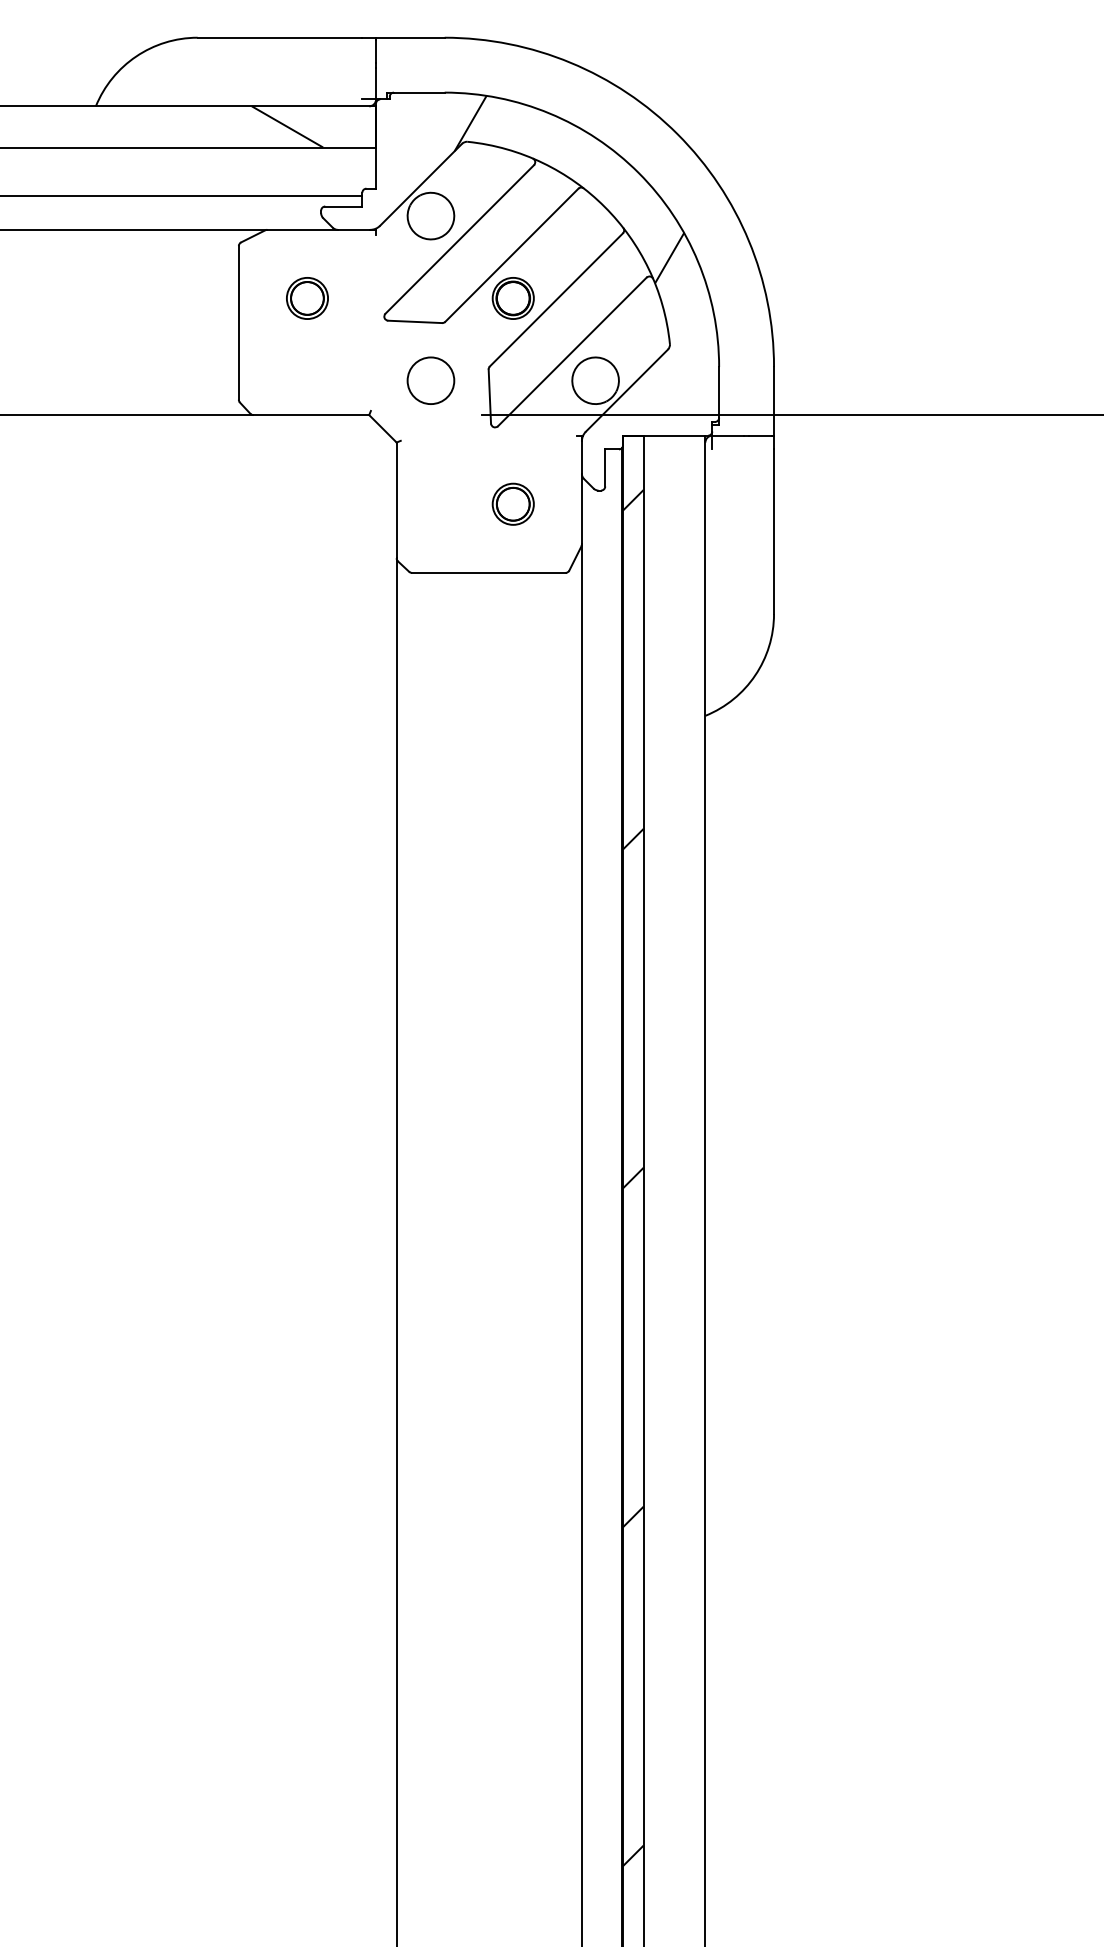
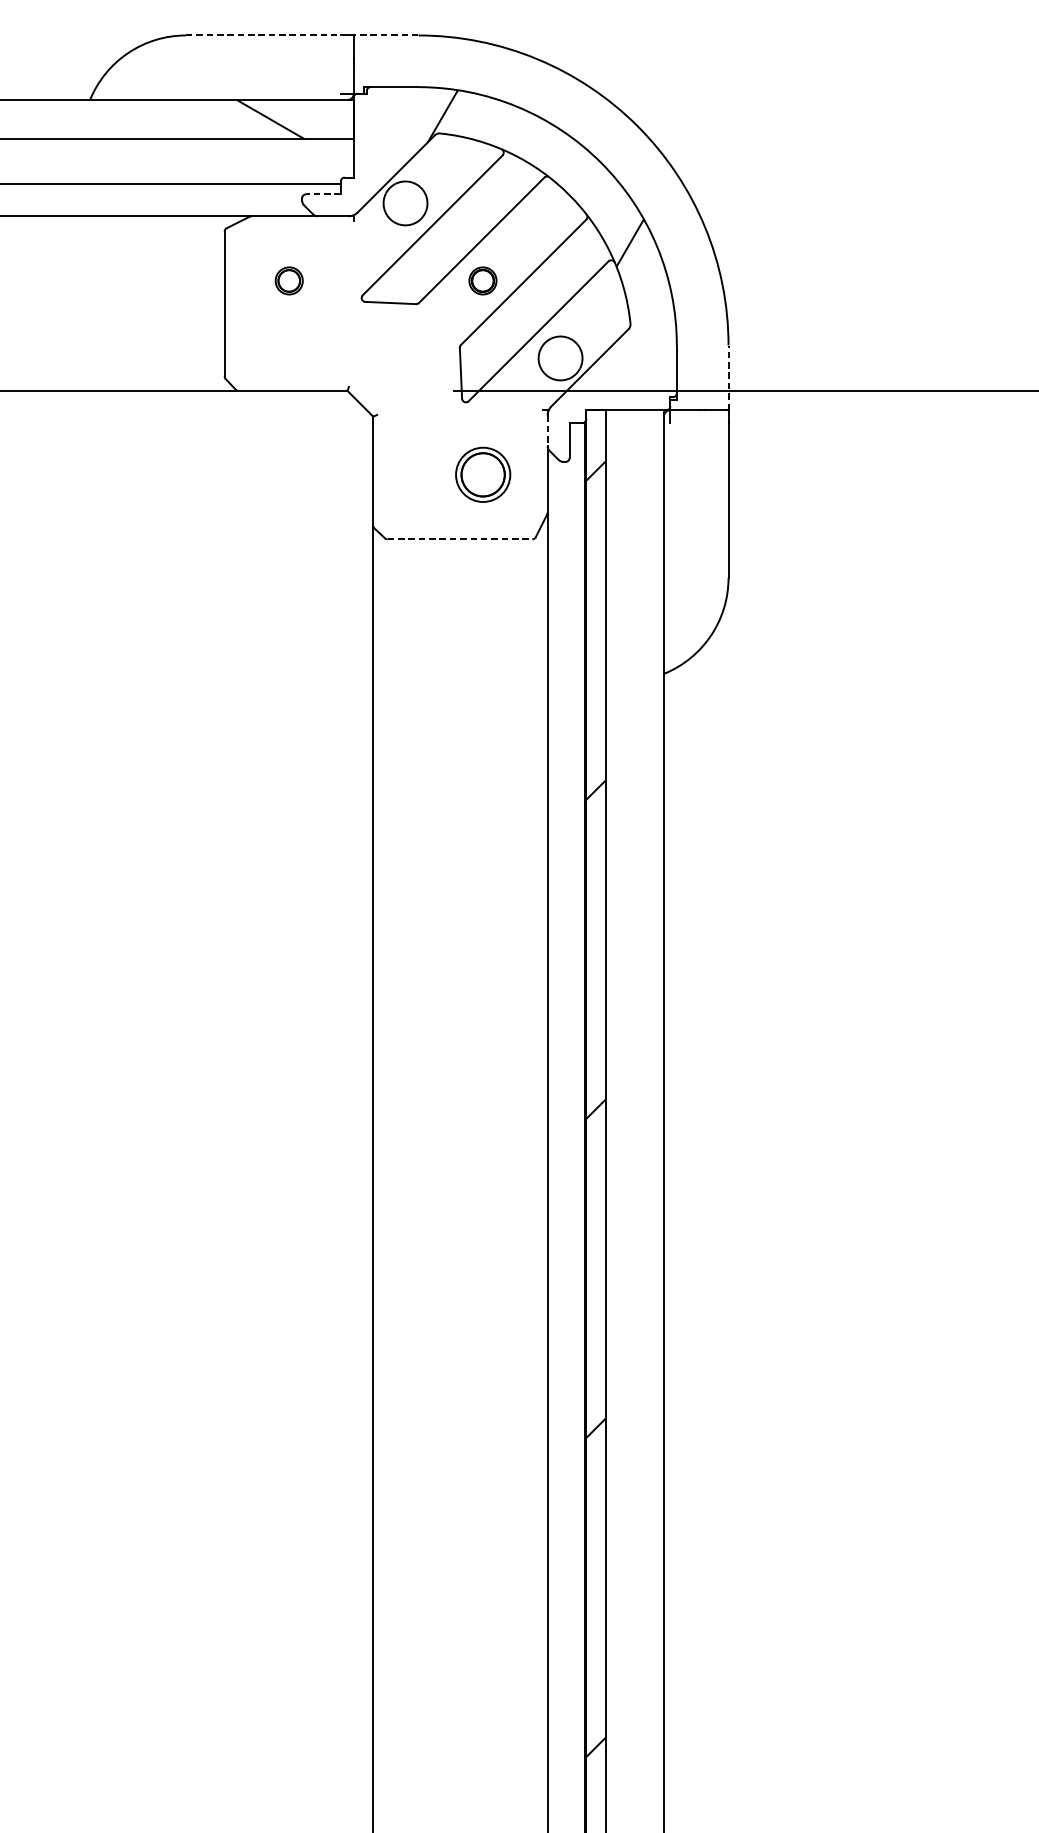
line: (280, 37) -> (263, 35), solid -> dashed
line: (409, 37) -> (385, 35), solid -> dashed
line: (343, 206) -> (323, 194), solid -> dashed
part: (307, 298) -> (289, 280), size x0.7
part: (512, 298) -> (482, 280), size x0.7
circle: (430, 380) -> (405, 358), removed
line: (774, 400) -> (728, 377), solid -> dashed
line: (581, 458) -> (547, 431), solid -> dashed
part: (512, 503) -> (482, 473), size x1.4
line: (488, 572) -> (459, 538), solid -> dashed

